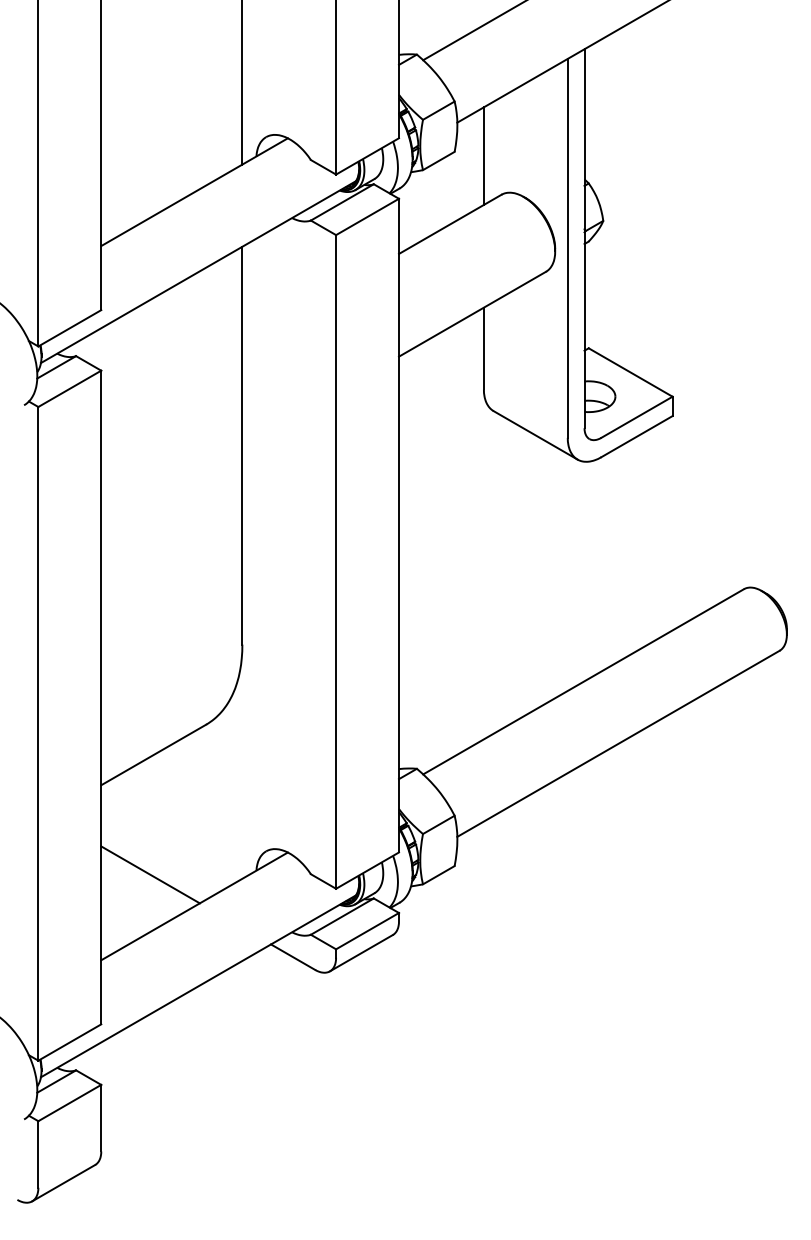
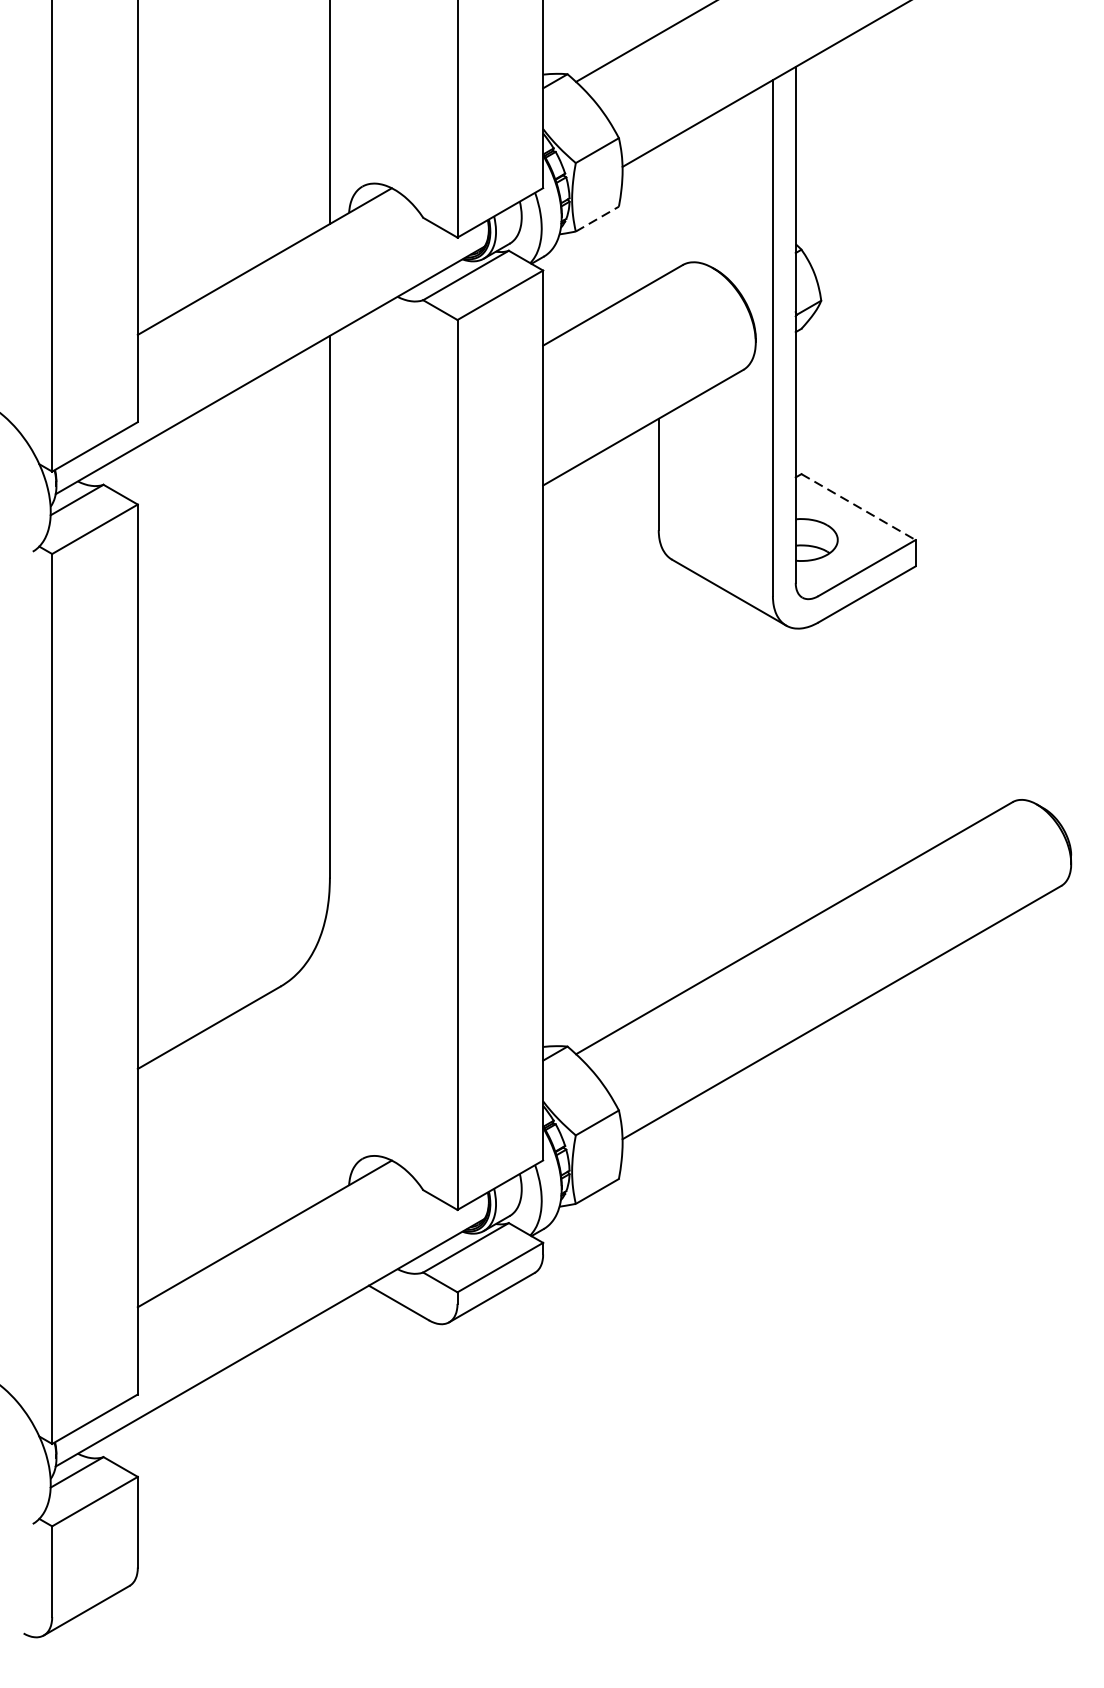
line: (483, 155) -> (658, 211), removed
line: (439, 160) -> (598, 218), solid -> dashed
line: (631, 372) -> (859, 507), solid -> dashed
line: (150, 874) -> (204, 1190), removed

